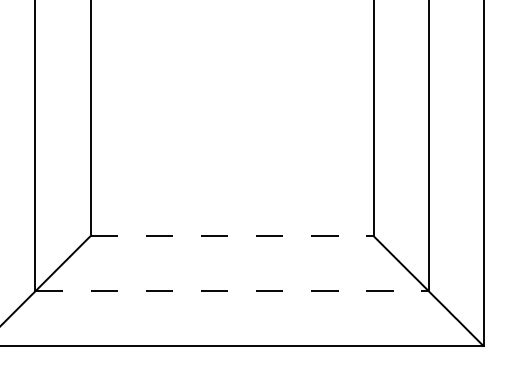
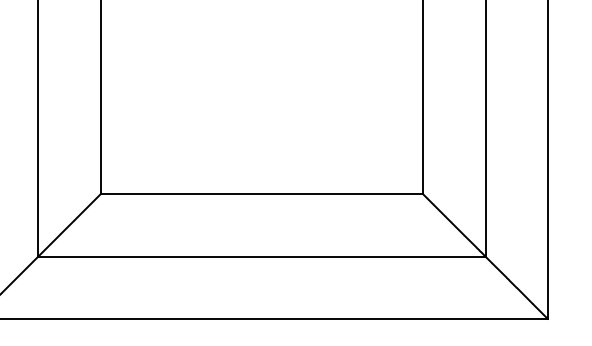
line: (232, 236) -> (262, 194), dashed -> solid
line: (232, 291) -> (262, 256), dashed -> solid

